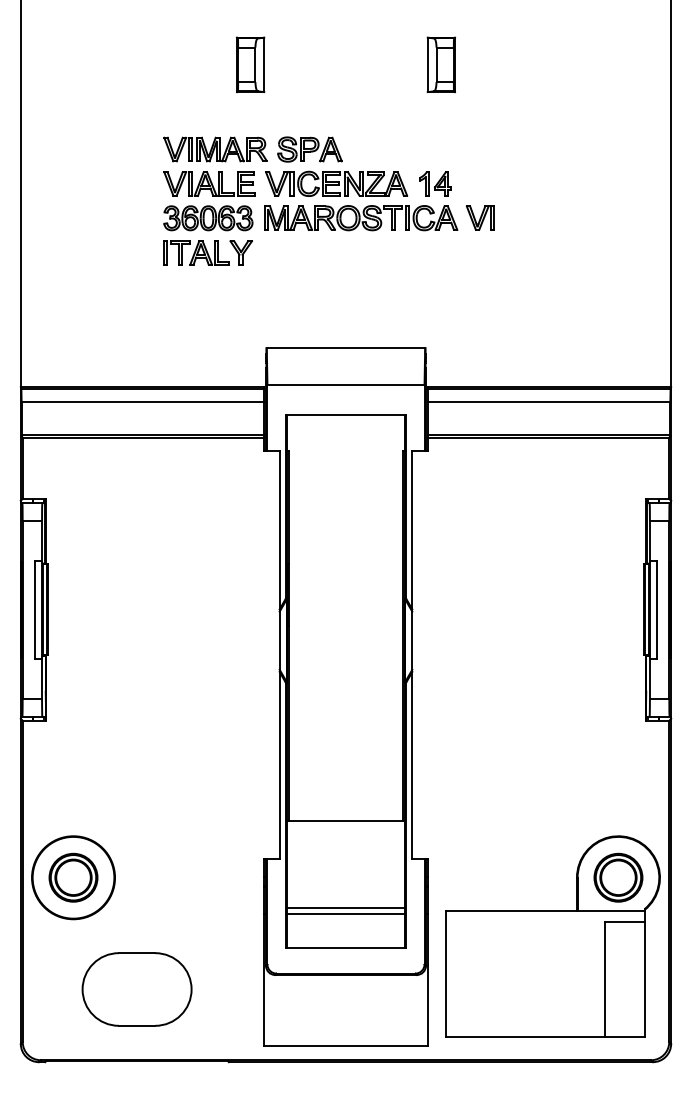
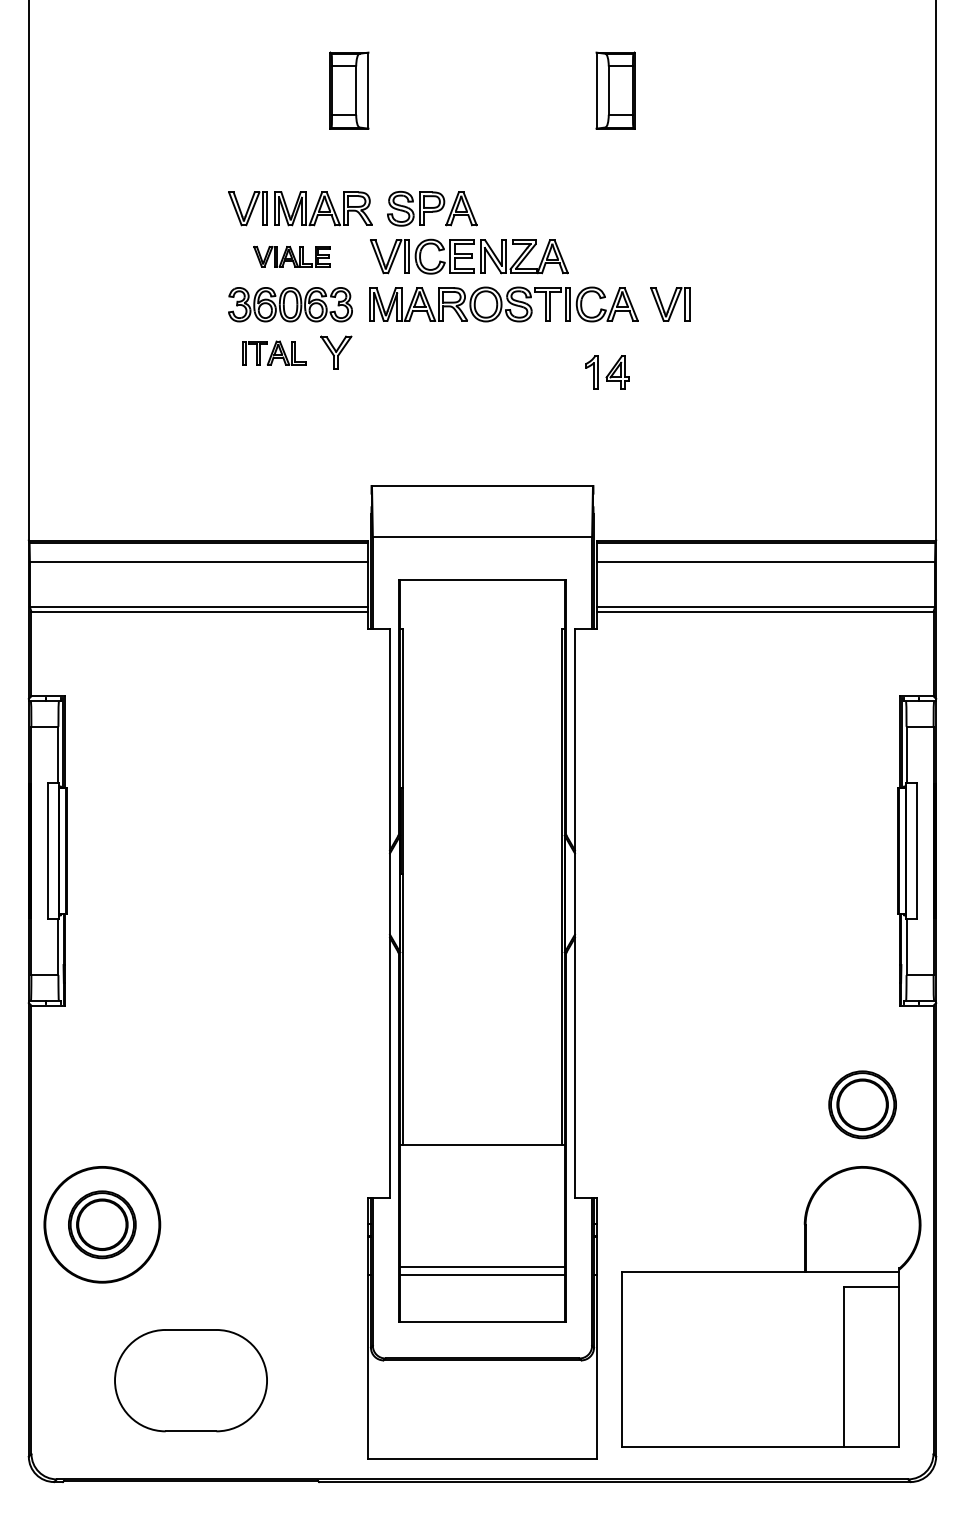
part: (209, 183) -> (292, 256), size x0.6
part: (435, 183) -> (607, 371), moved
part: (196, 252) -> (273, 352), size x0.7
part: (618, 877) -> (862, 1104), moved

